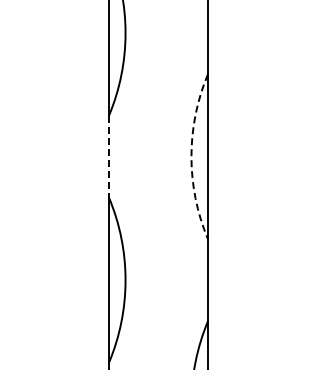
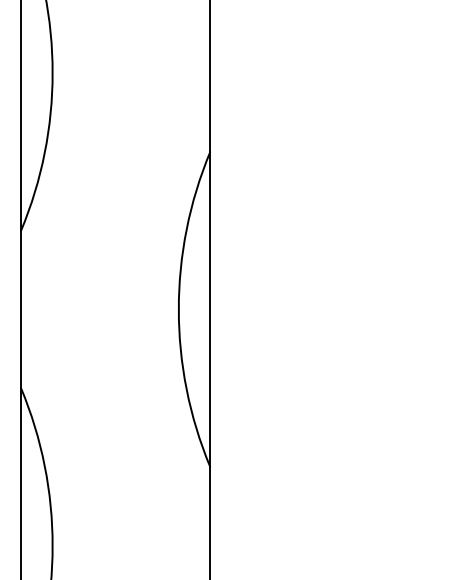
arc: (191, 156) -> (178, 309), dashed -> solid
line: (109, 157) -> (21, 311), dashed -> solid

